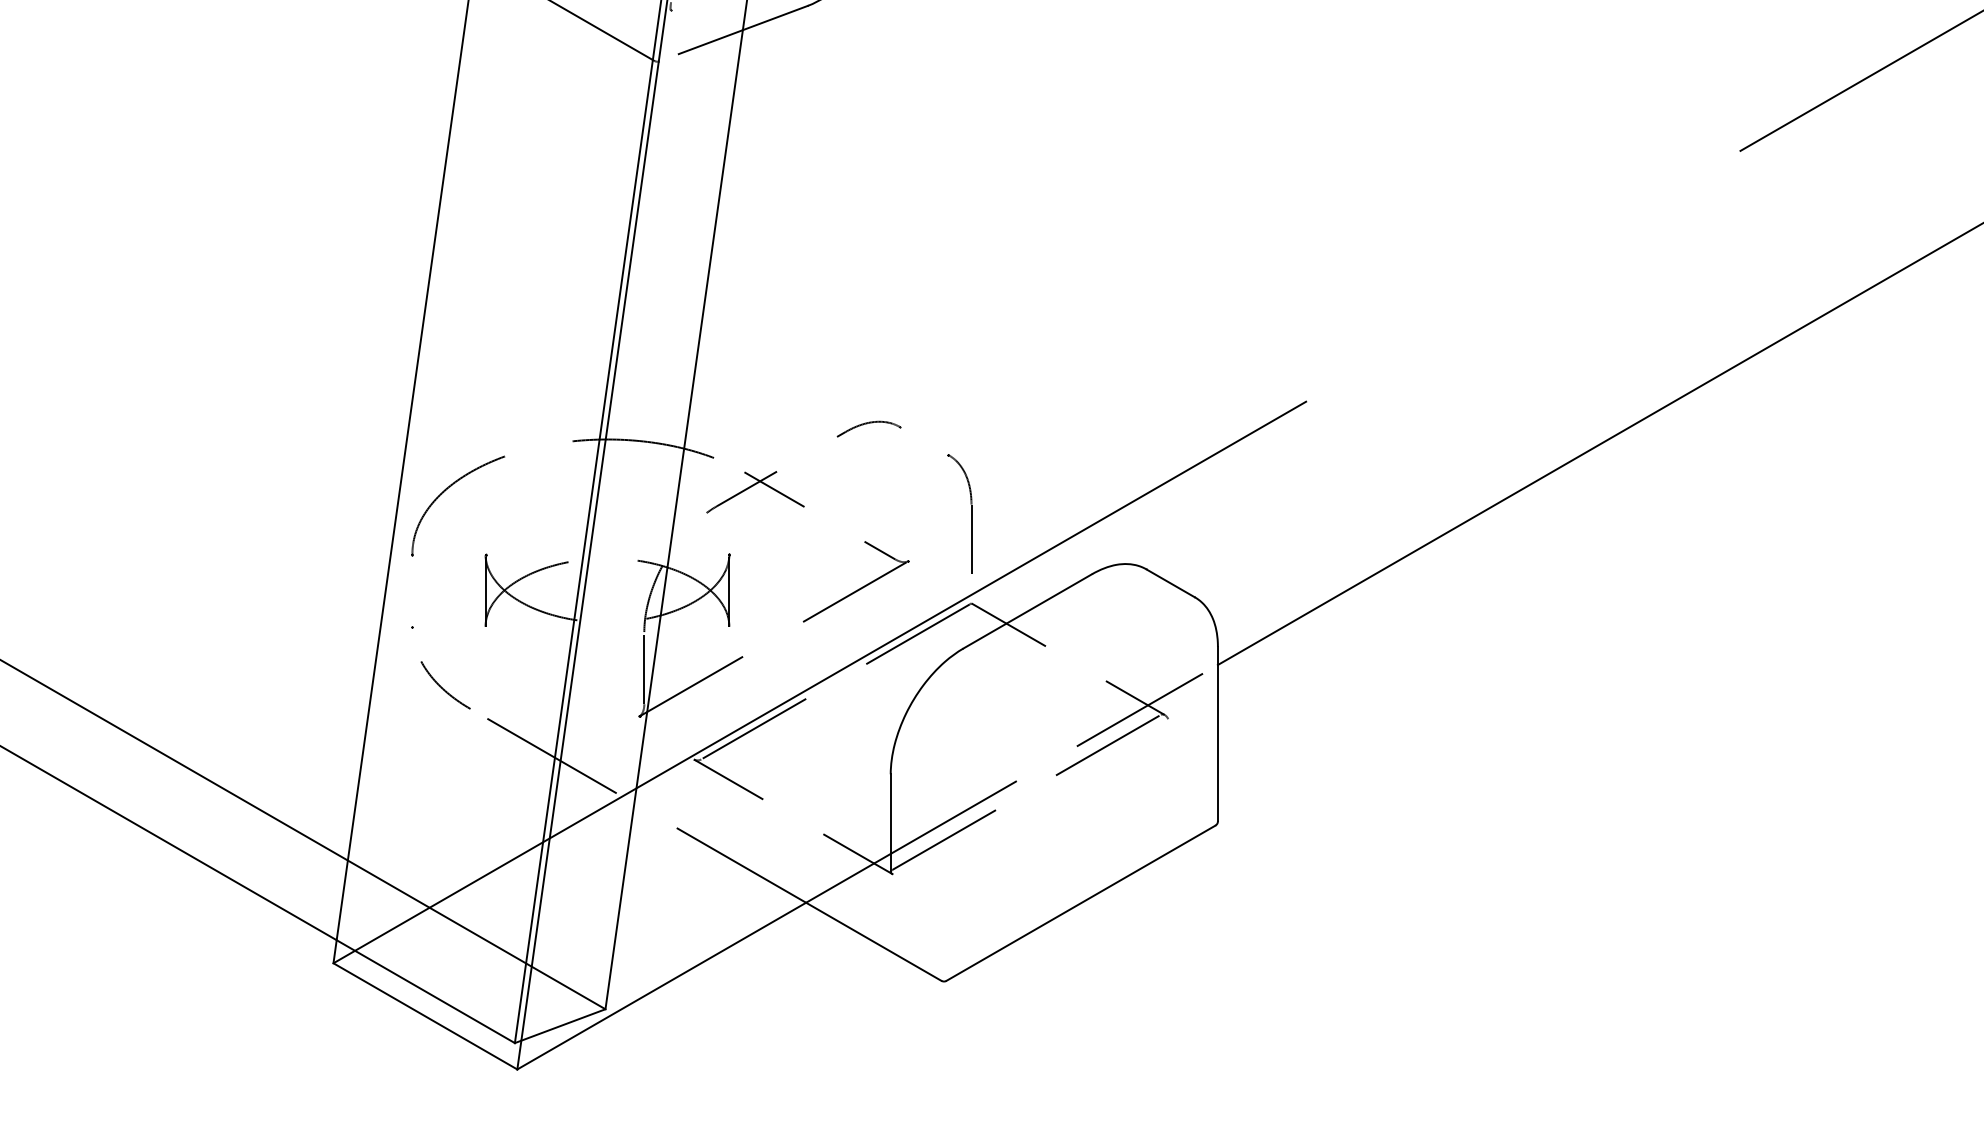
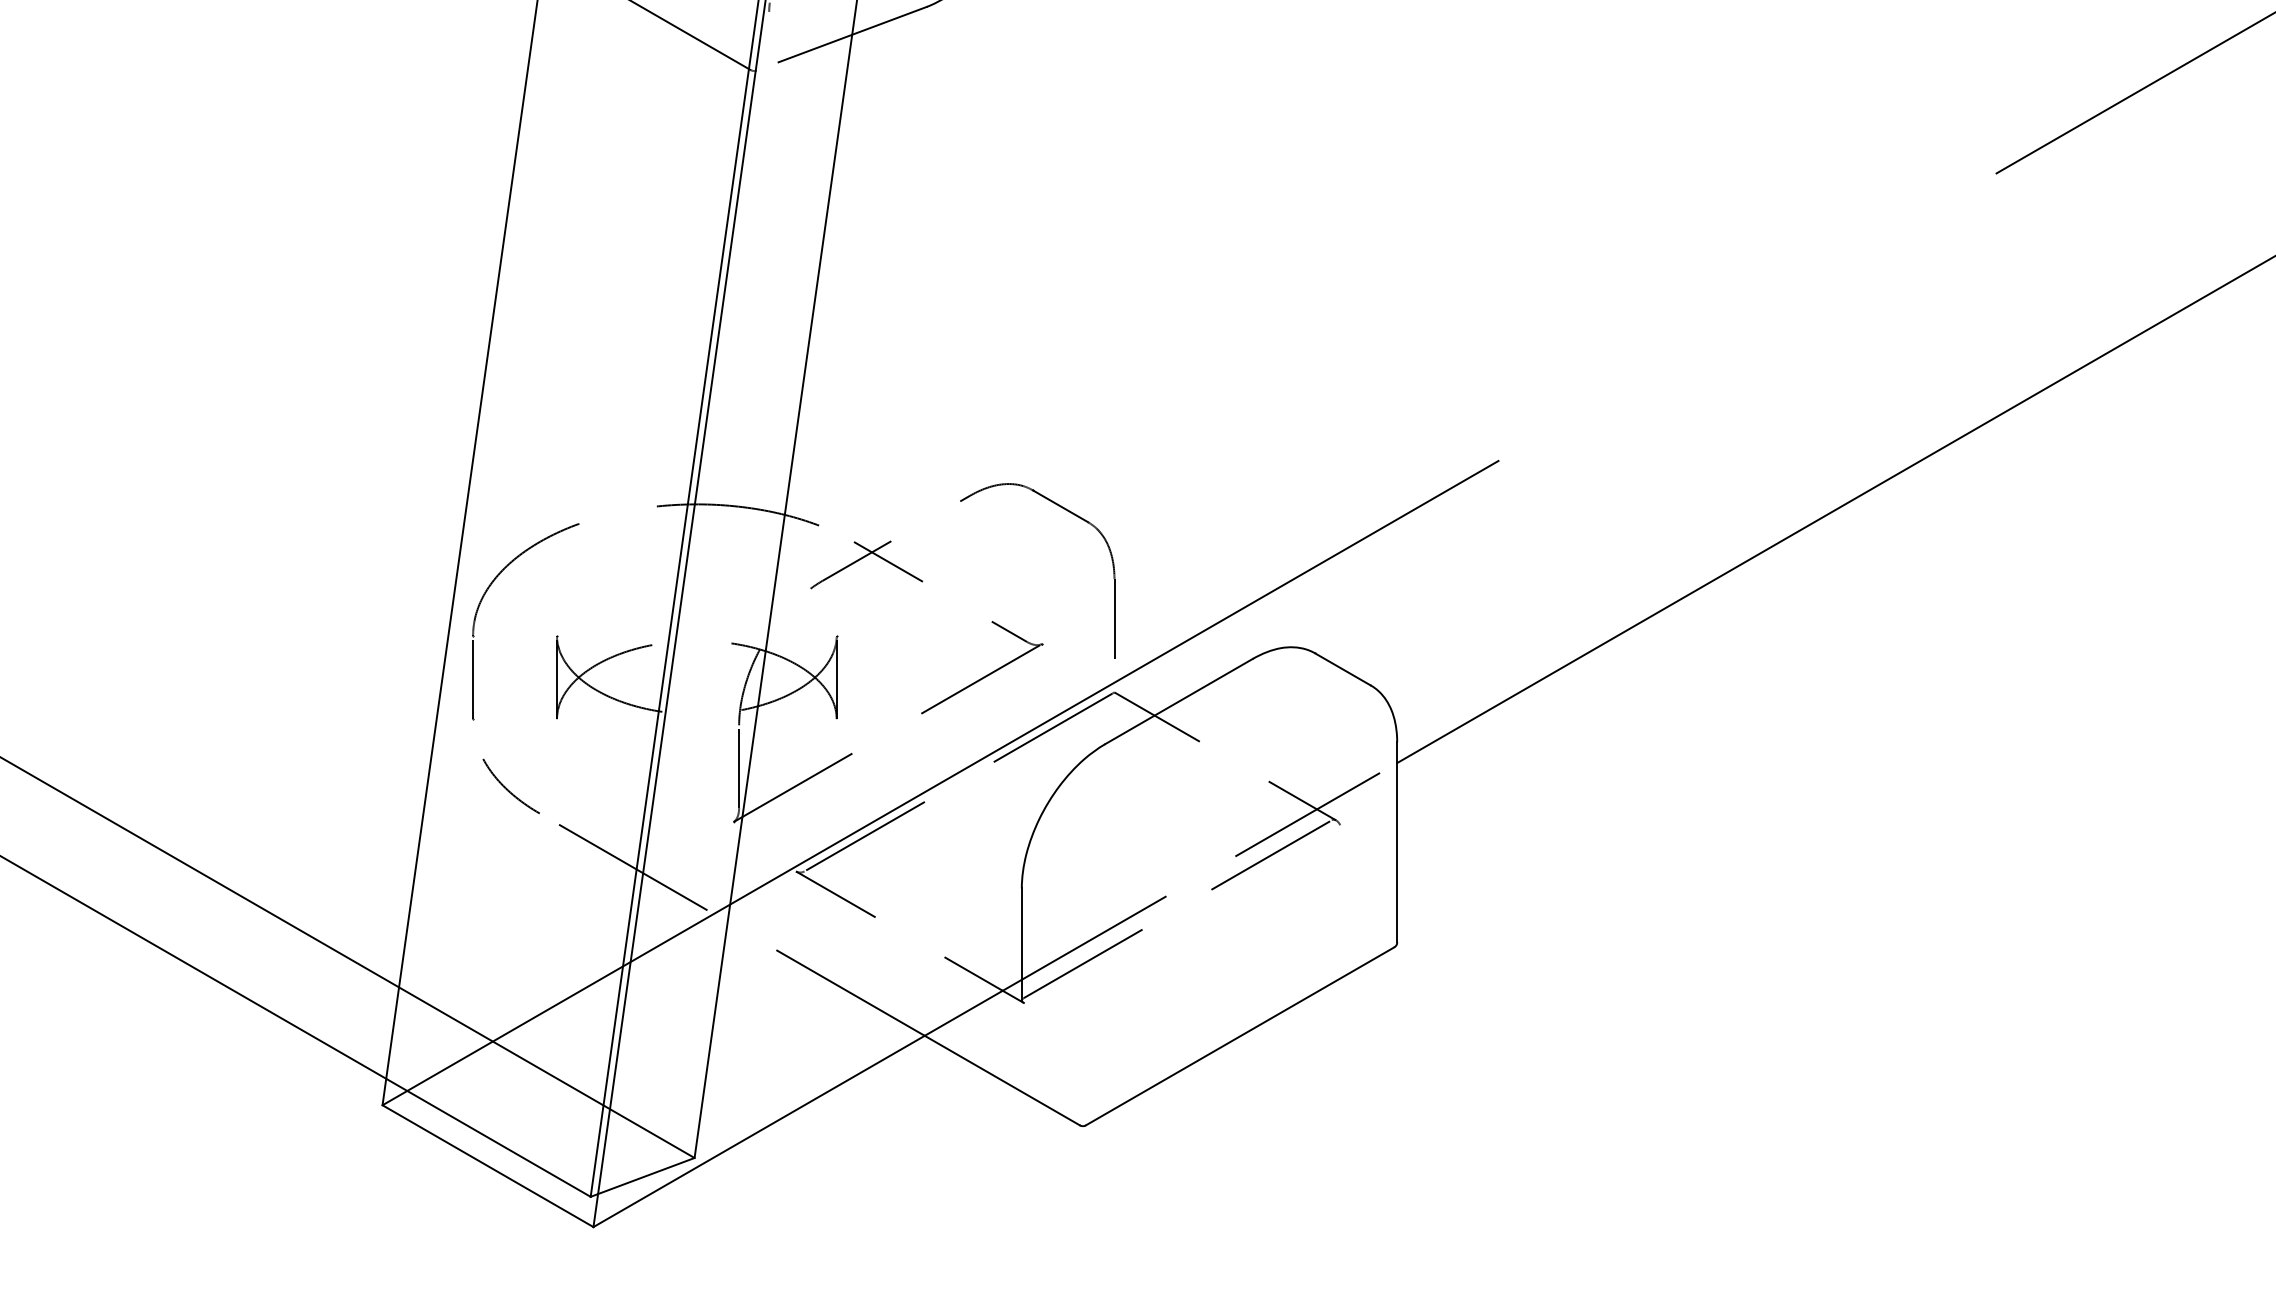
line: (924, 440) -> (1060, 505), added
line: (412, 590) -> (473, 677), added

